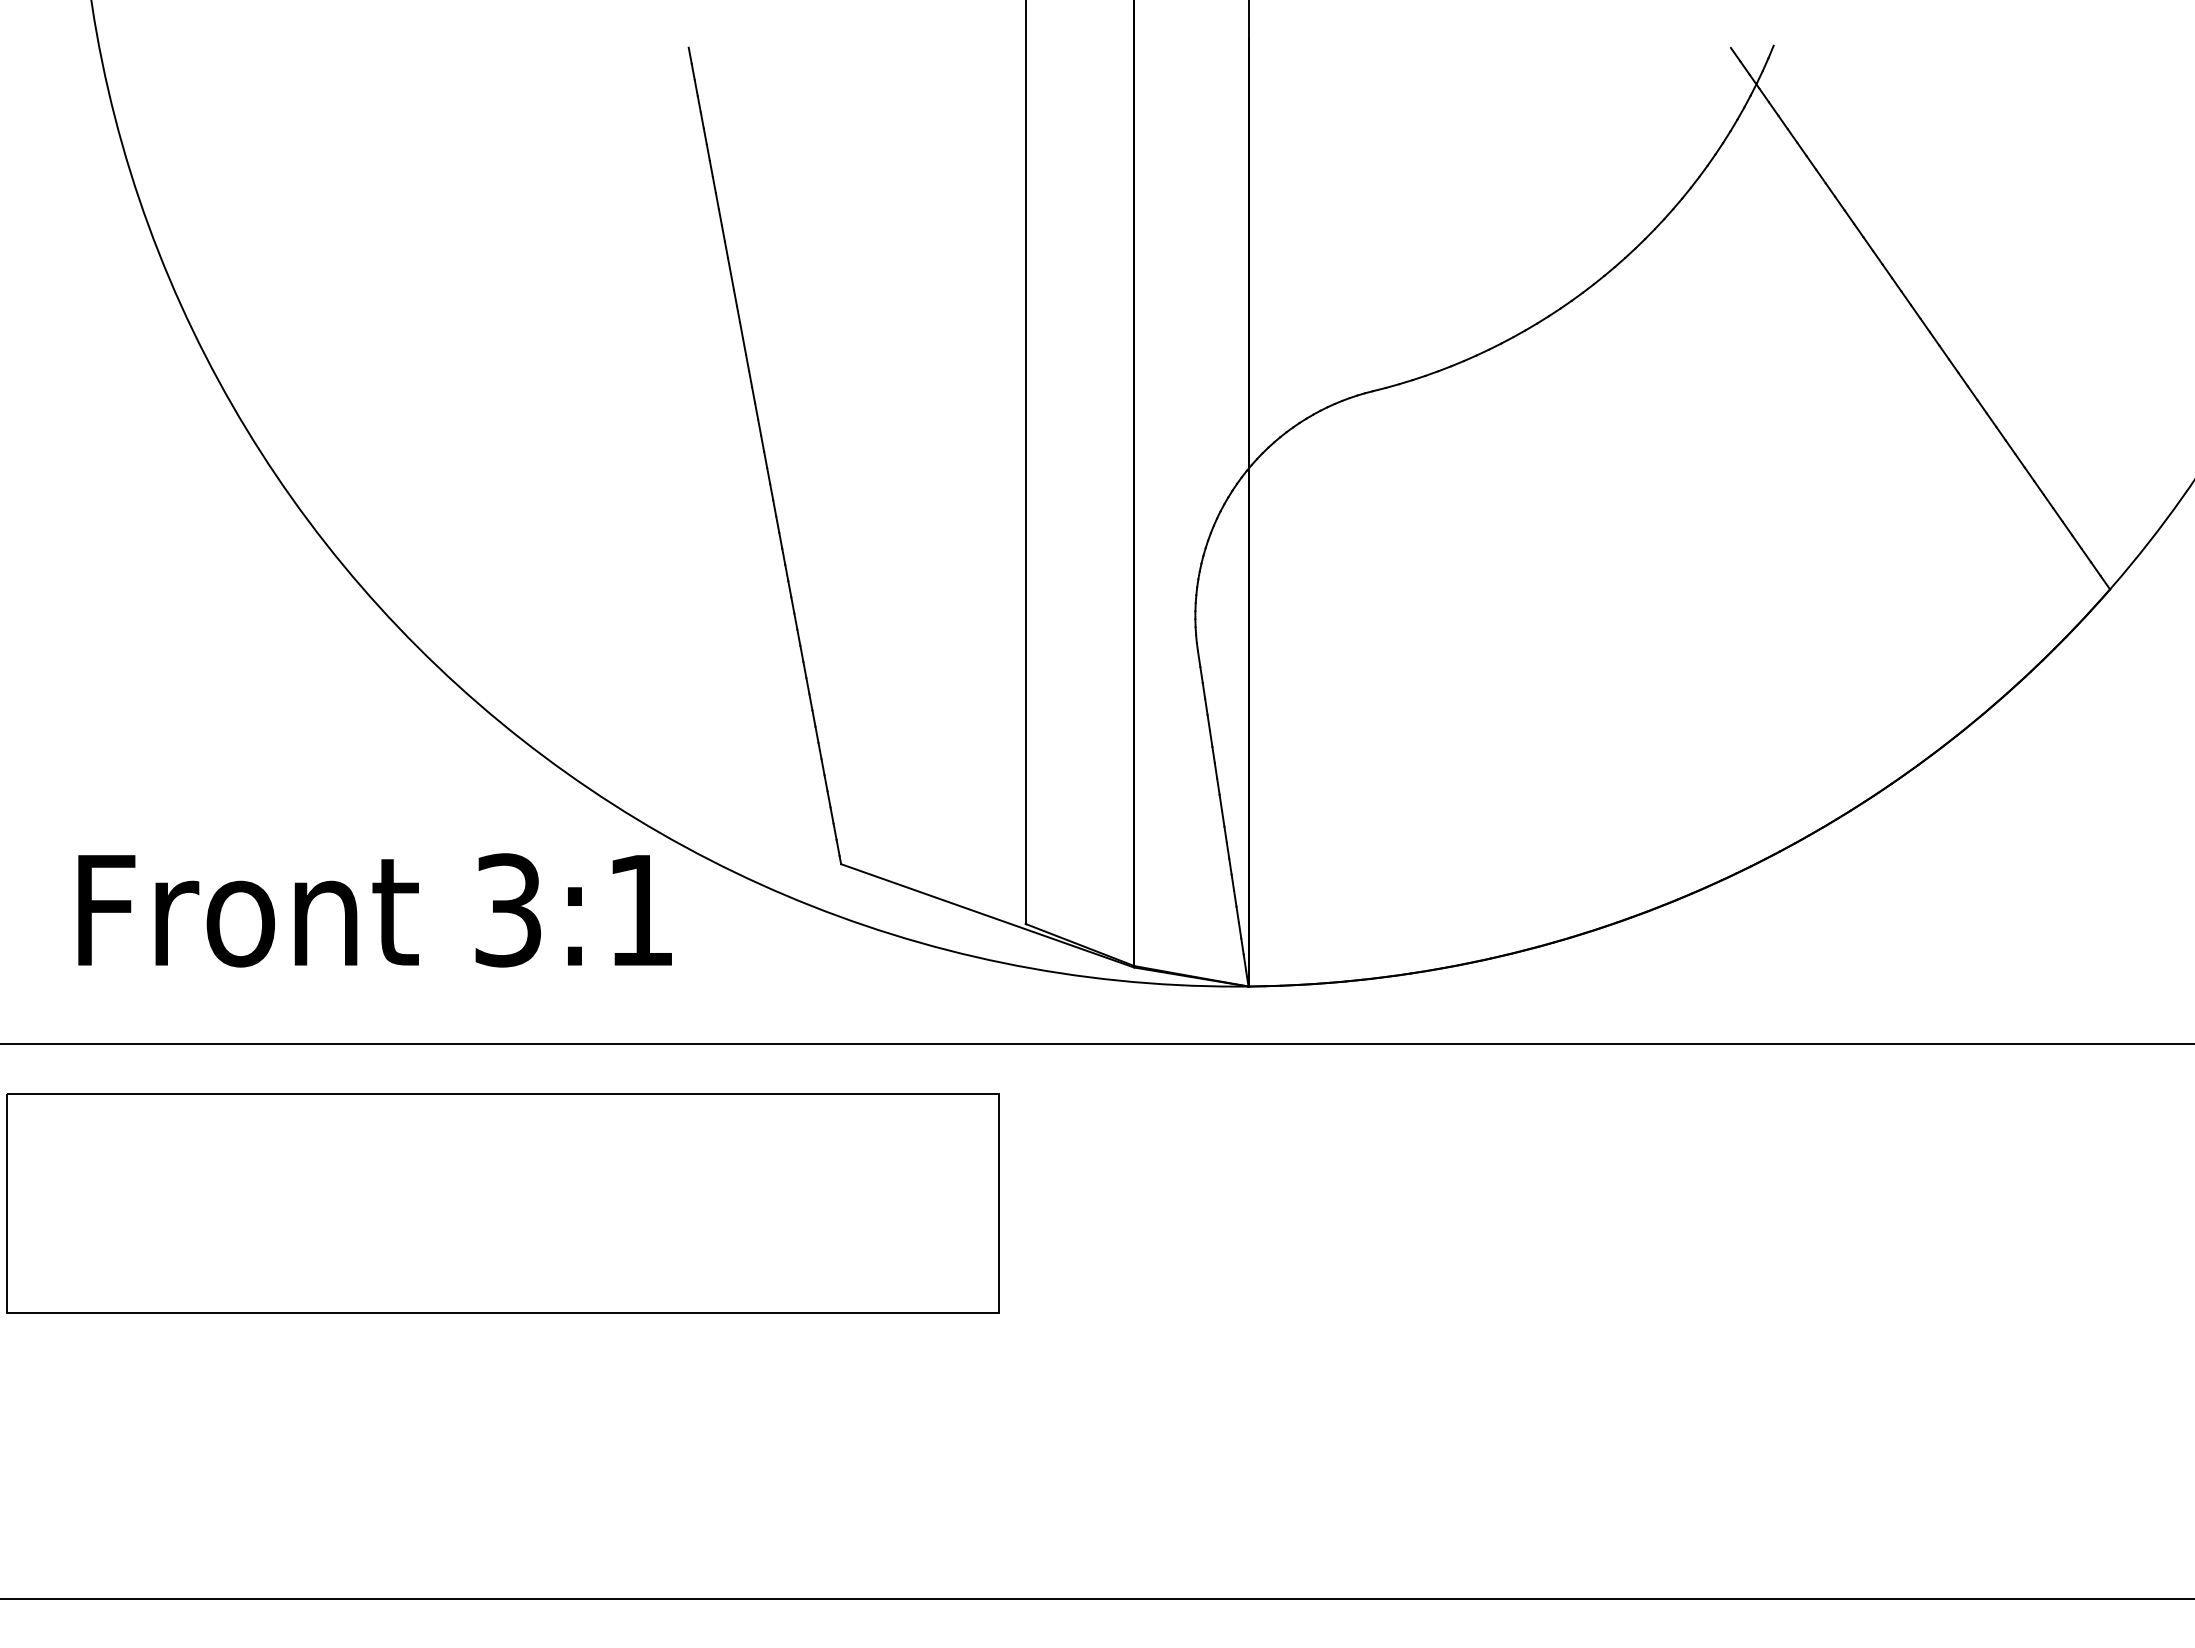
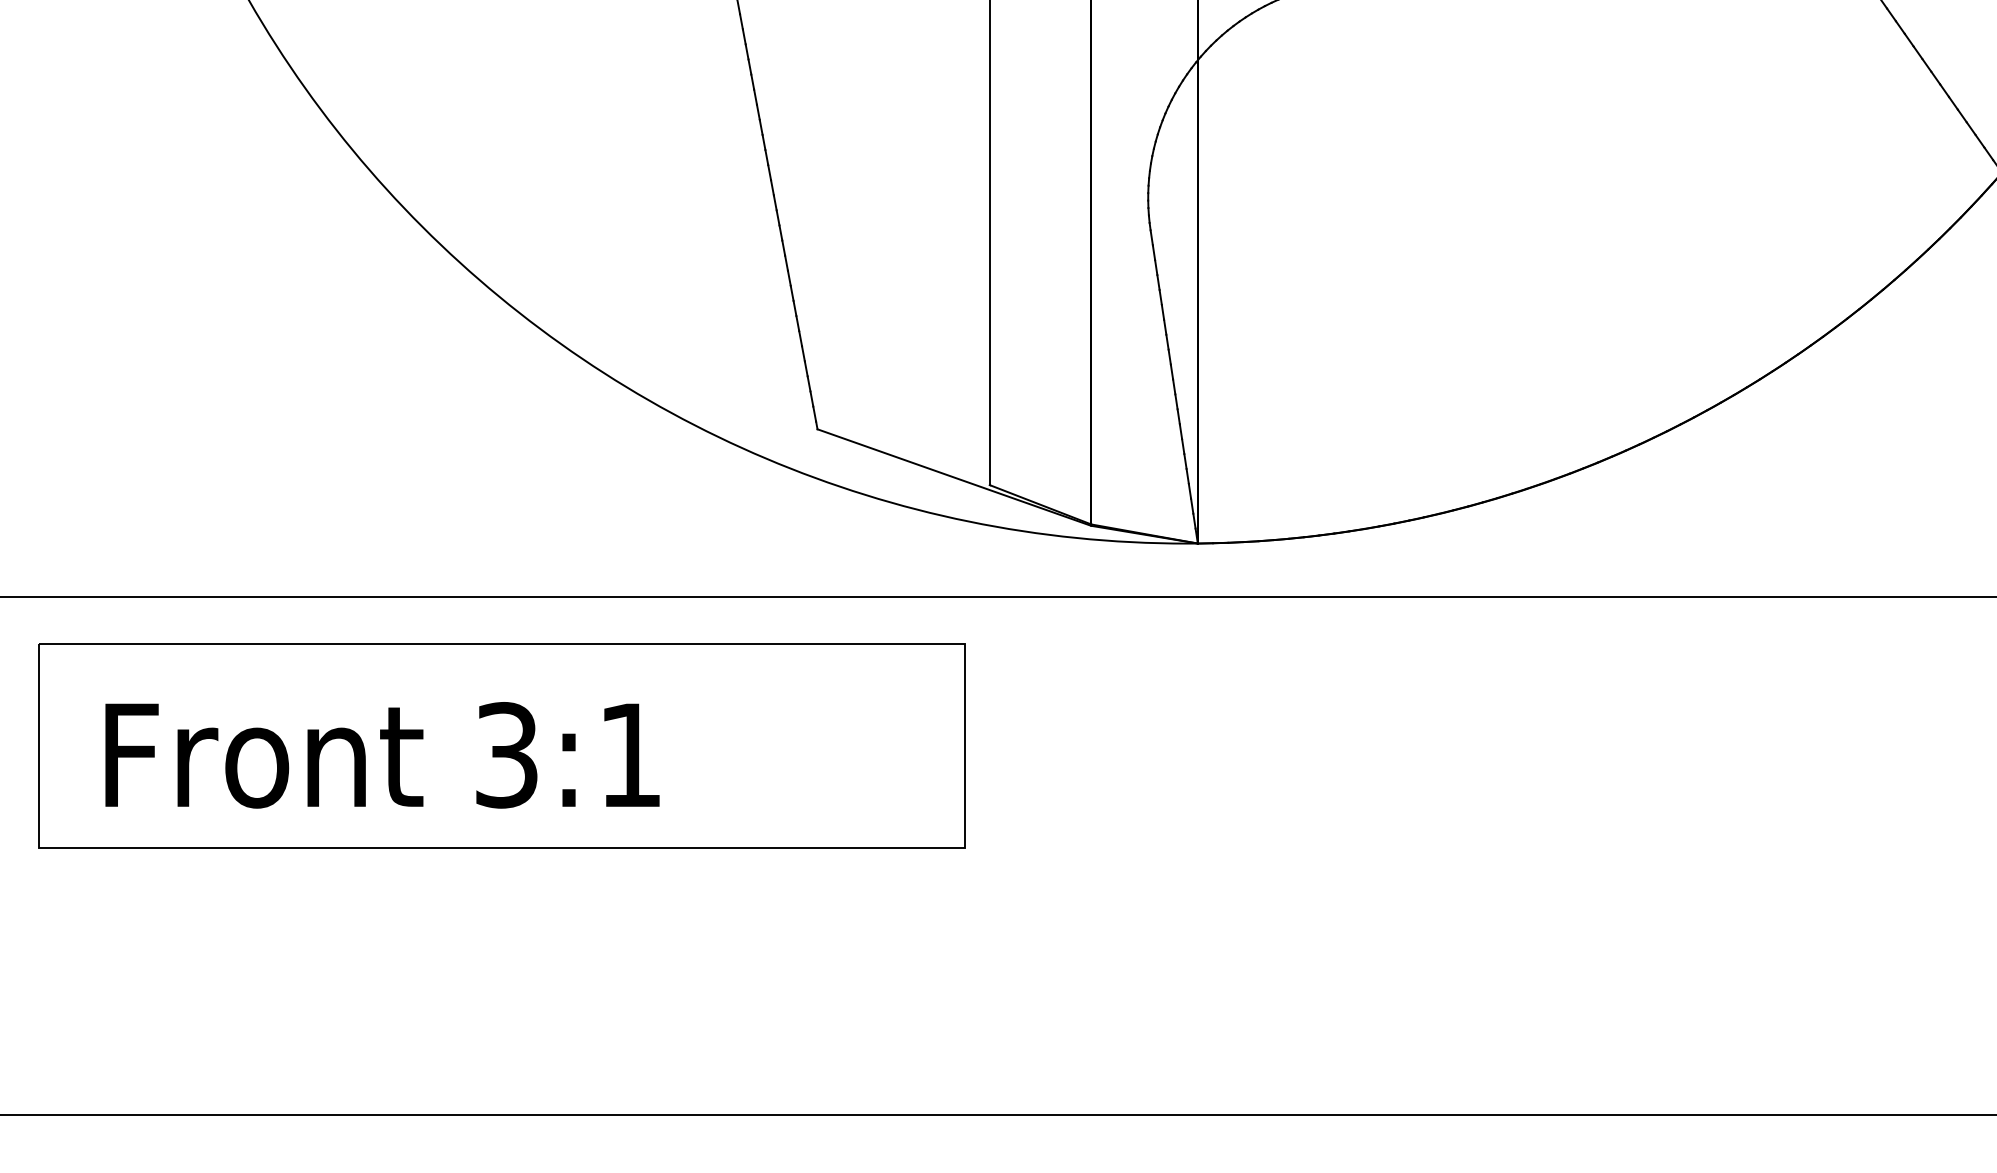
text: (374, 910) -> (381, 755), moved

